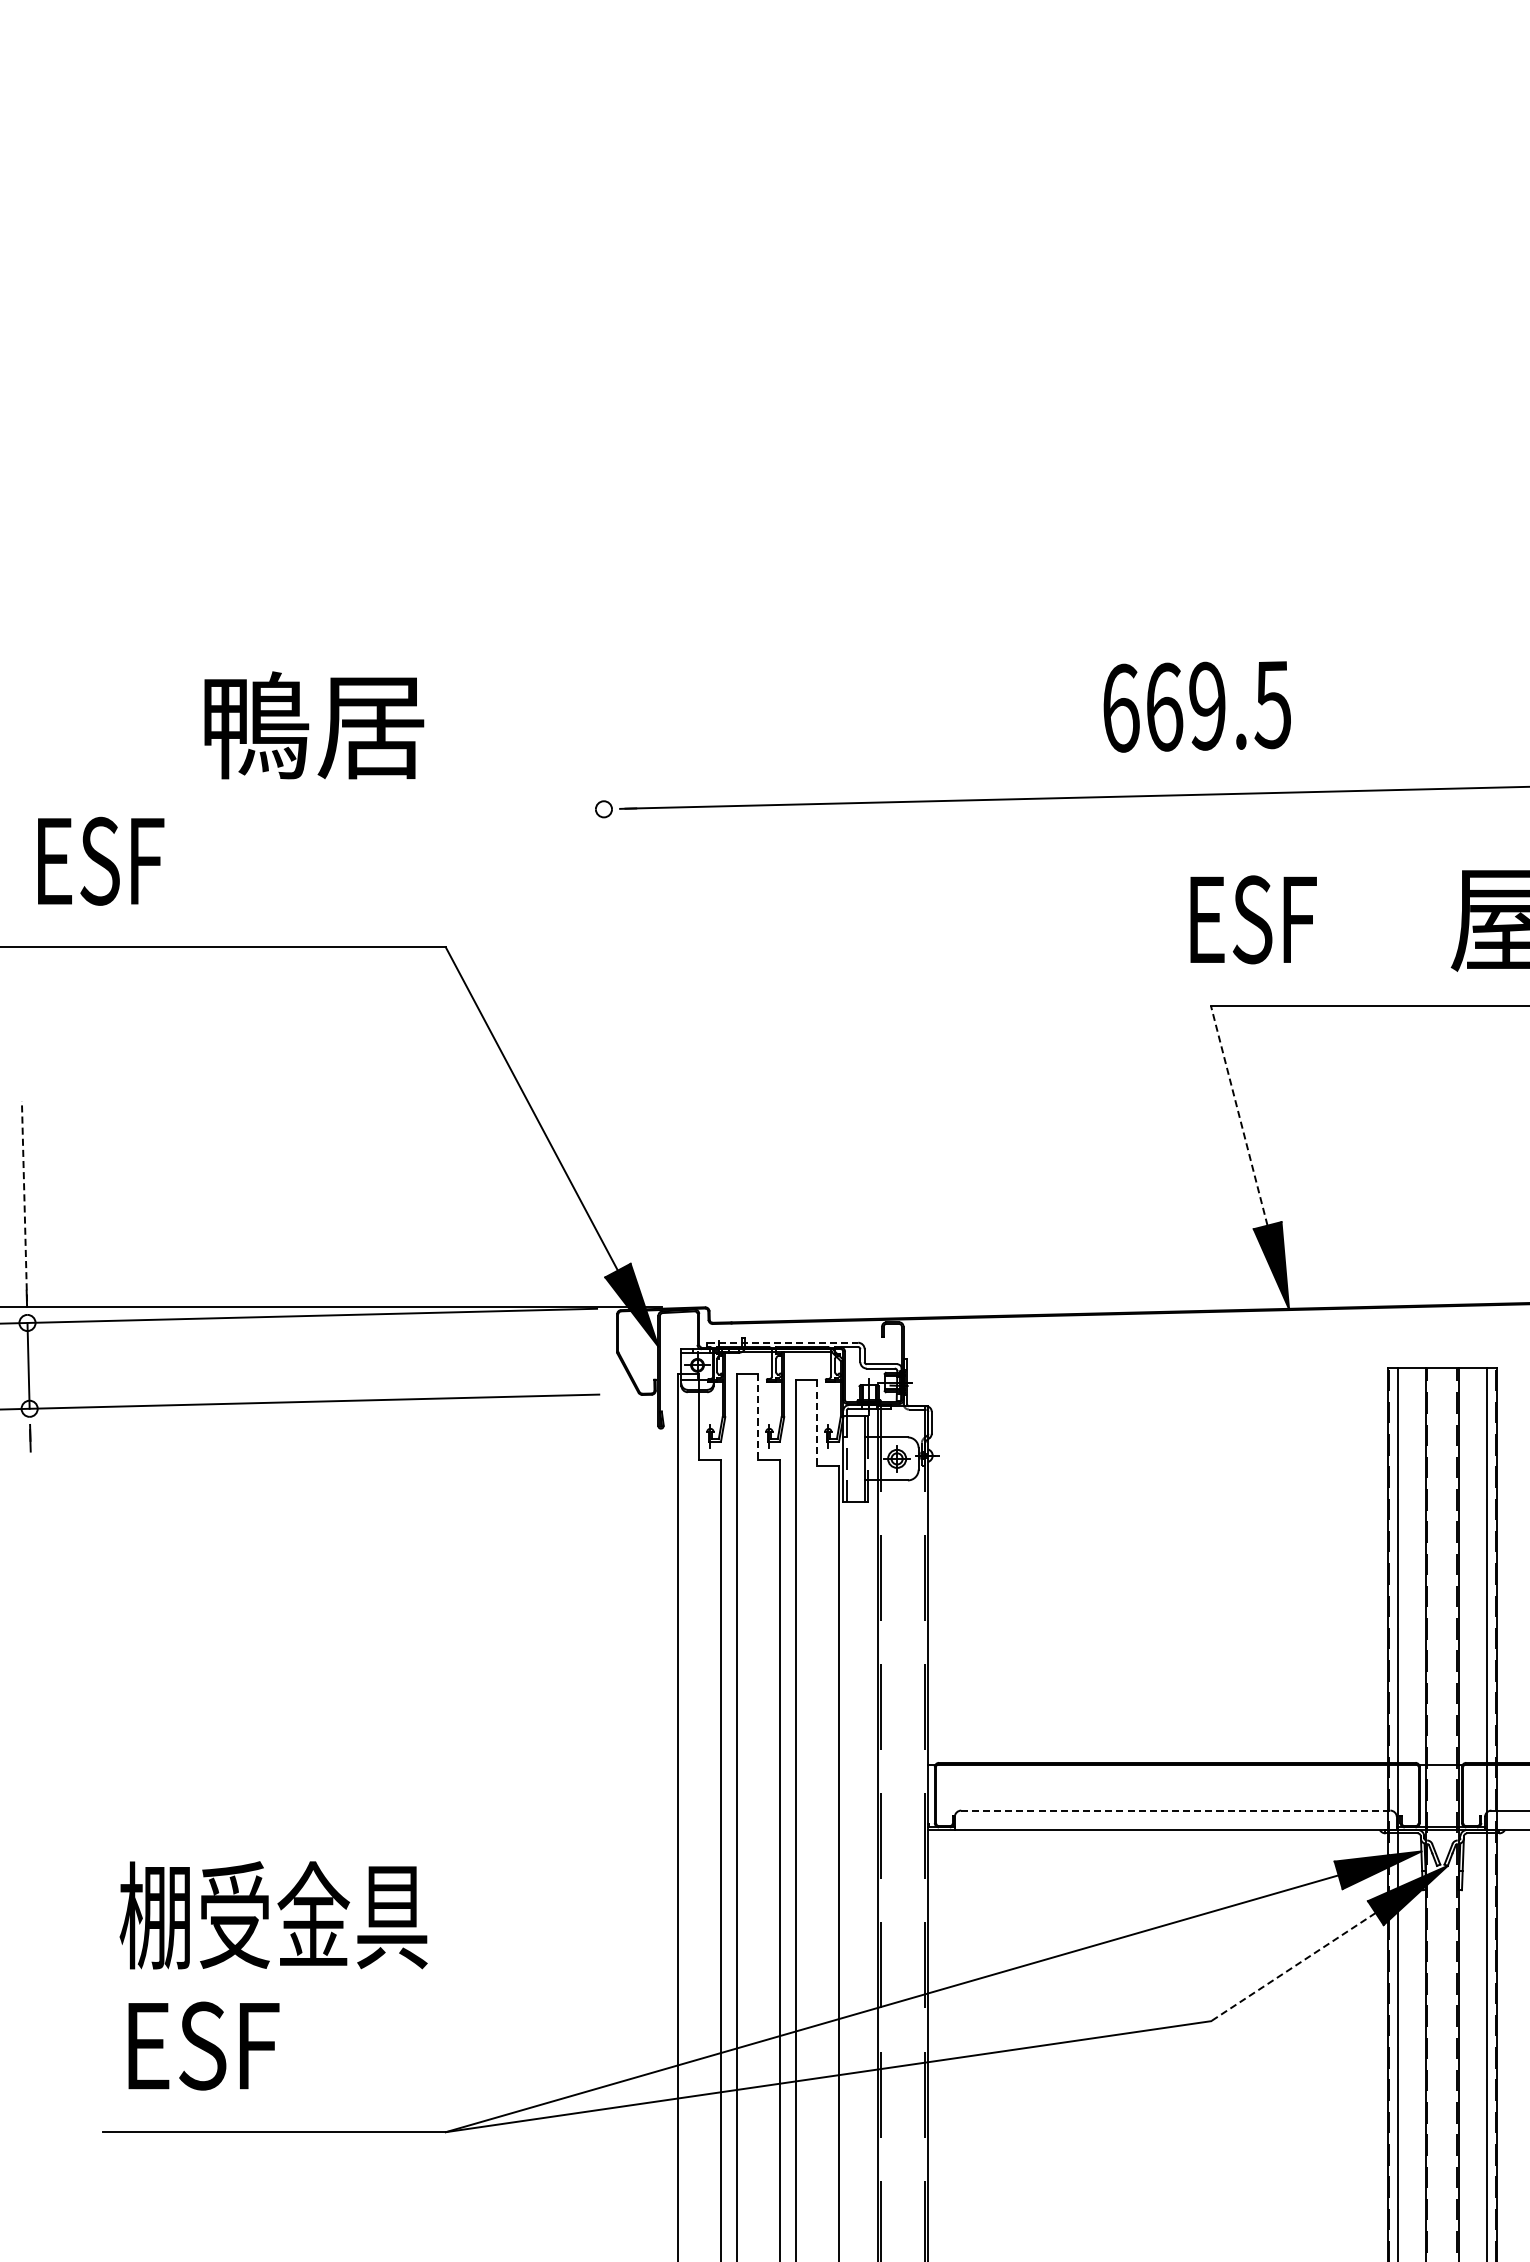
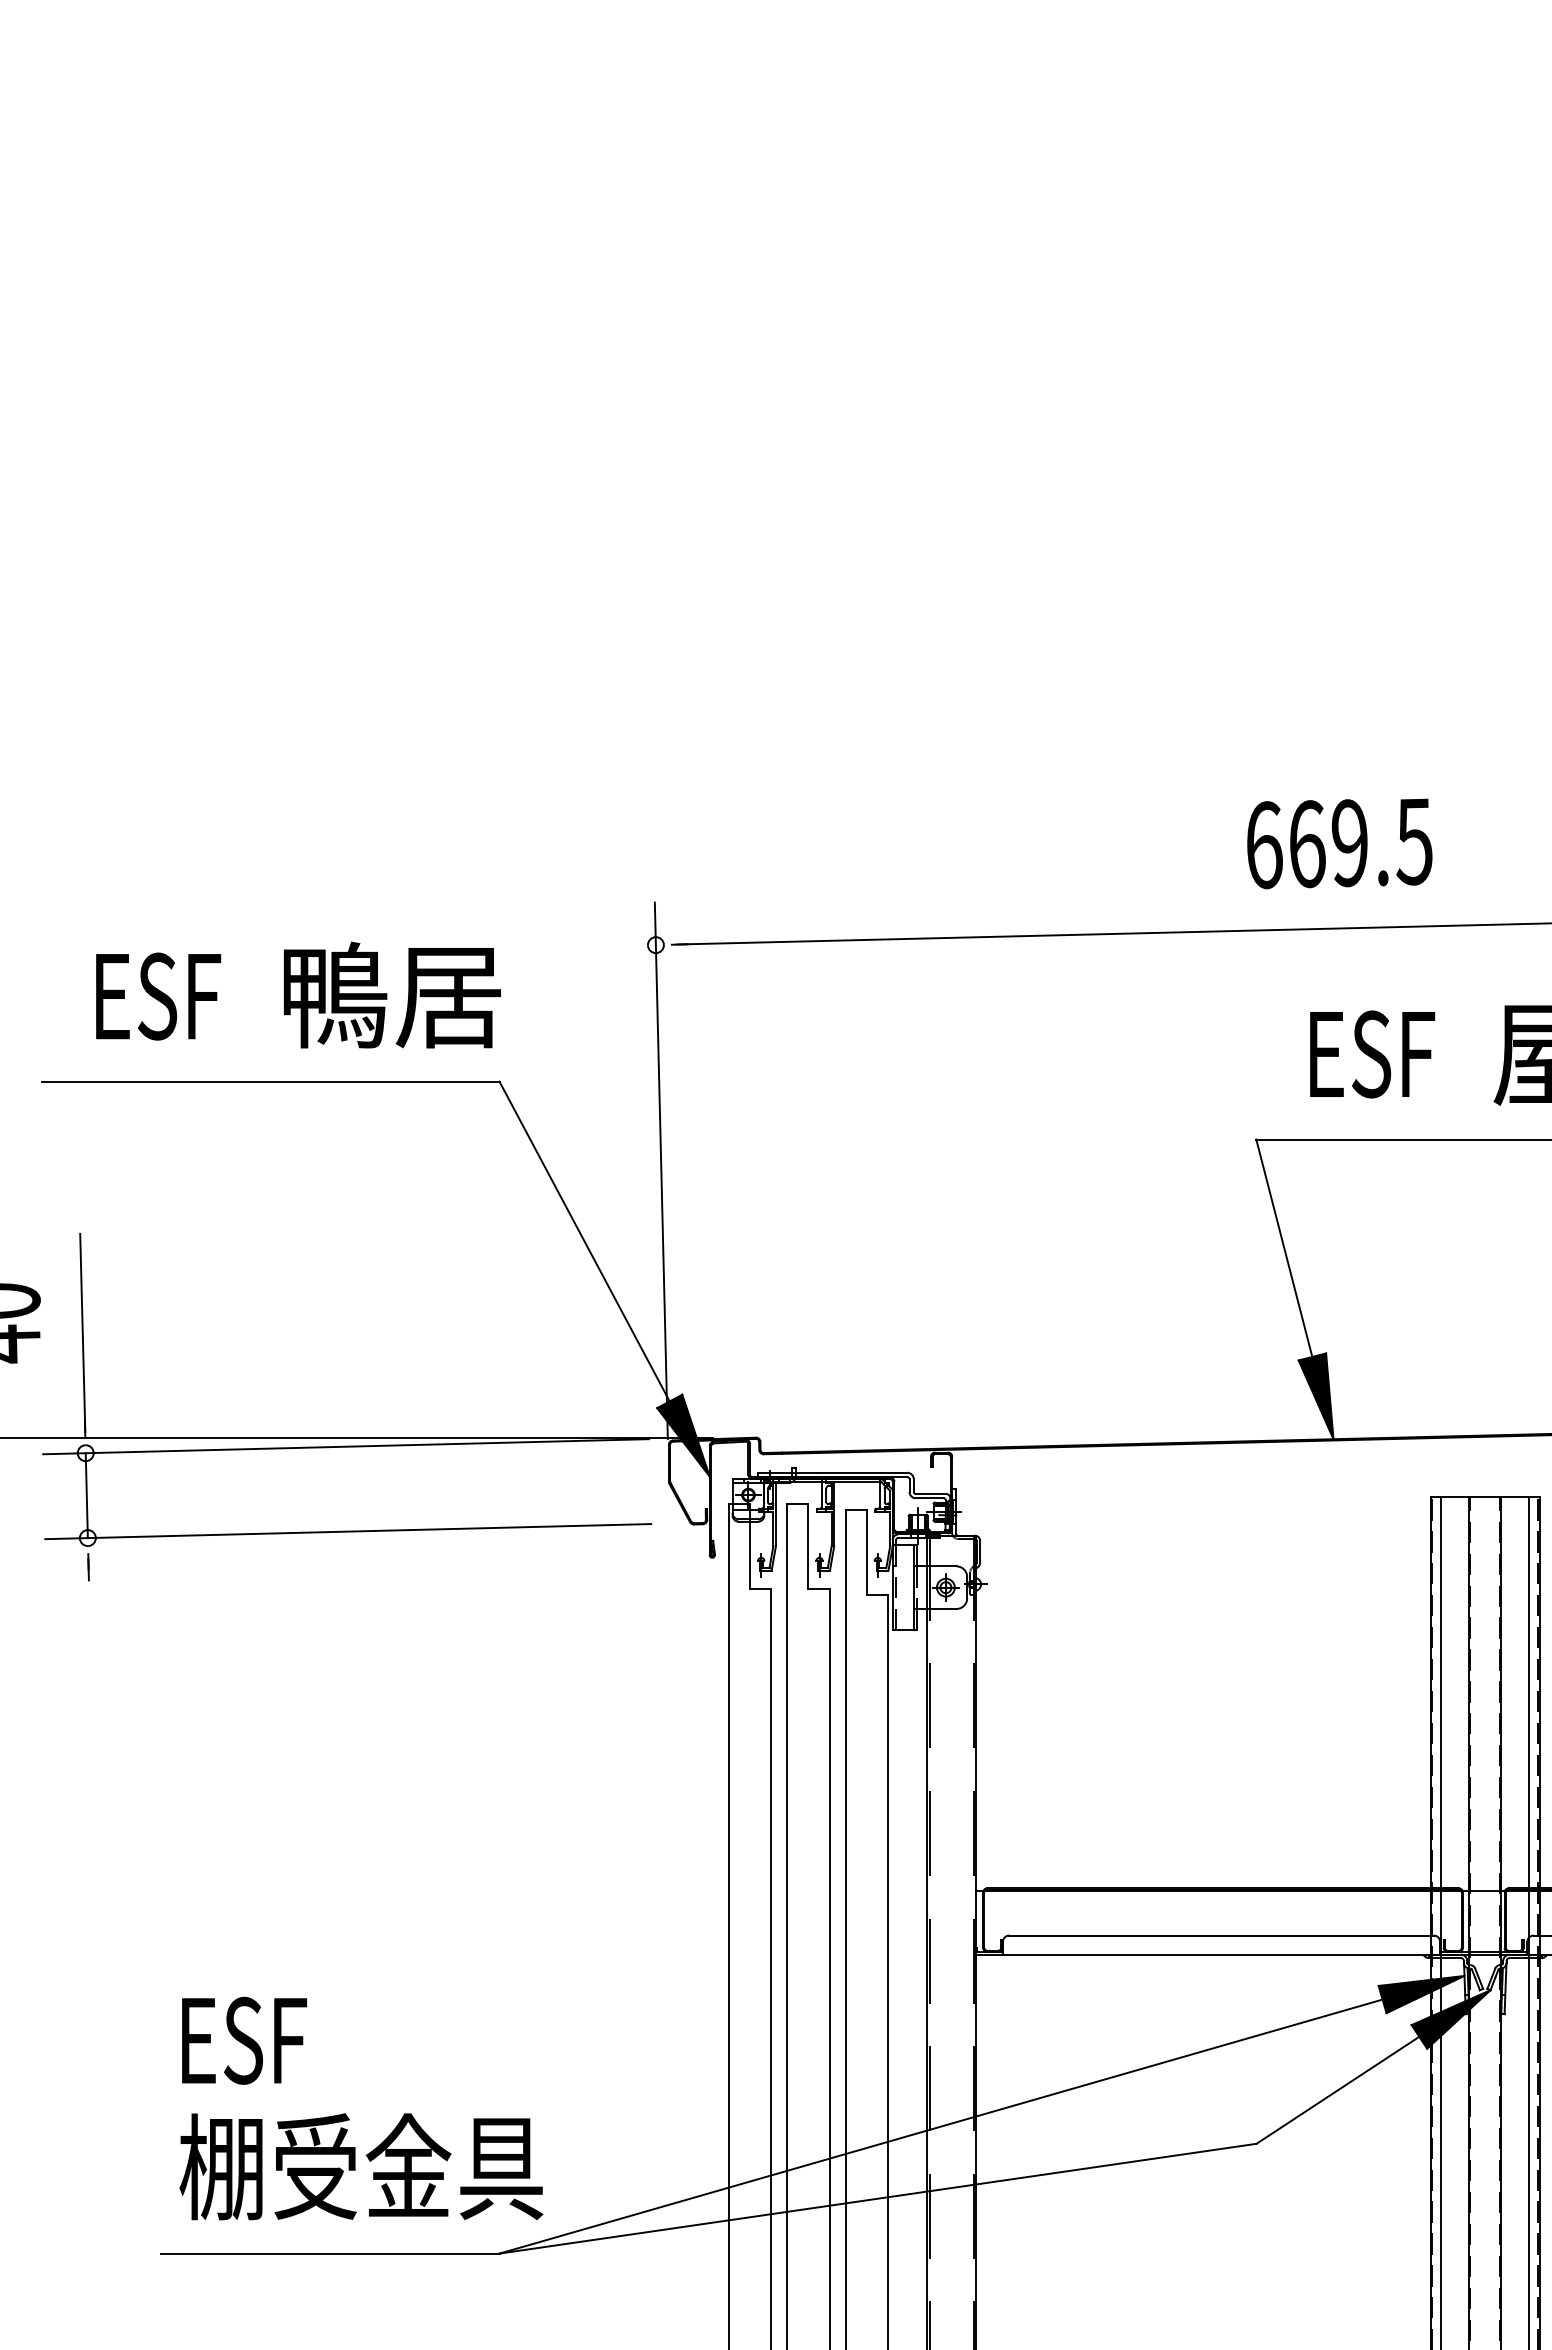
text: (1196, 706) -> (1339, 843), moved
text: (314, 724) -> (392, 994), moved
text: (1253, 919) -> (1372, 1054), moved
line: (608, 1037) -> (660, 1170), added
line: (1239, 1115) -> (1284, 1247), dashed -> solid
line: (24, 1200) -> (82, 1332), dashed -> solid
line: (782, 1342) -> (832, 1472), dashed -> solid
line: (758, 1417) -> (808, 1546), dashed -> solid
line: (816, 1423) -> (866, 1552), dashed -> solid
line: (1175, 1810) -> (1221, 1935), dashed -> solid
text: (272, 1914) -> (328, 2038), 棚受金具 -> ESF
line: (1293, 1967) -> (1337, 2090), dashed -> solid
text: (306, 2044) -> (361, 2166), ESF -> 棚受金具

